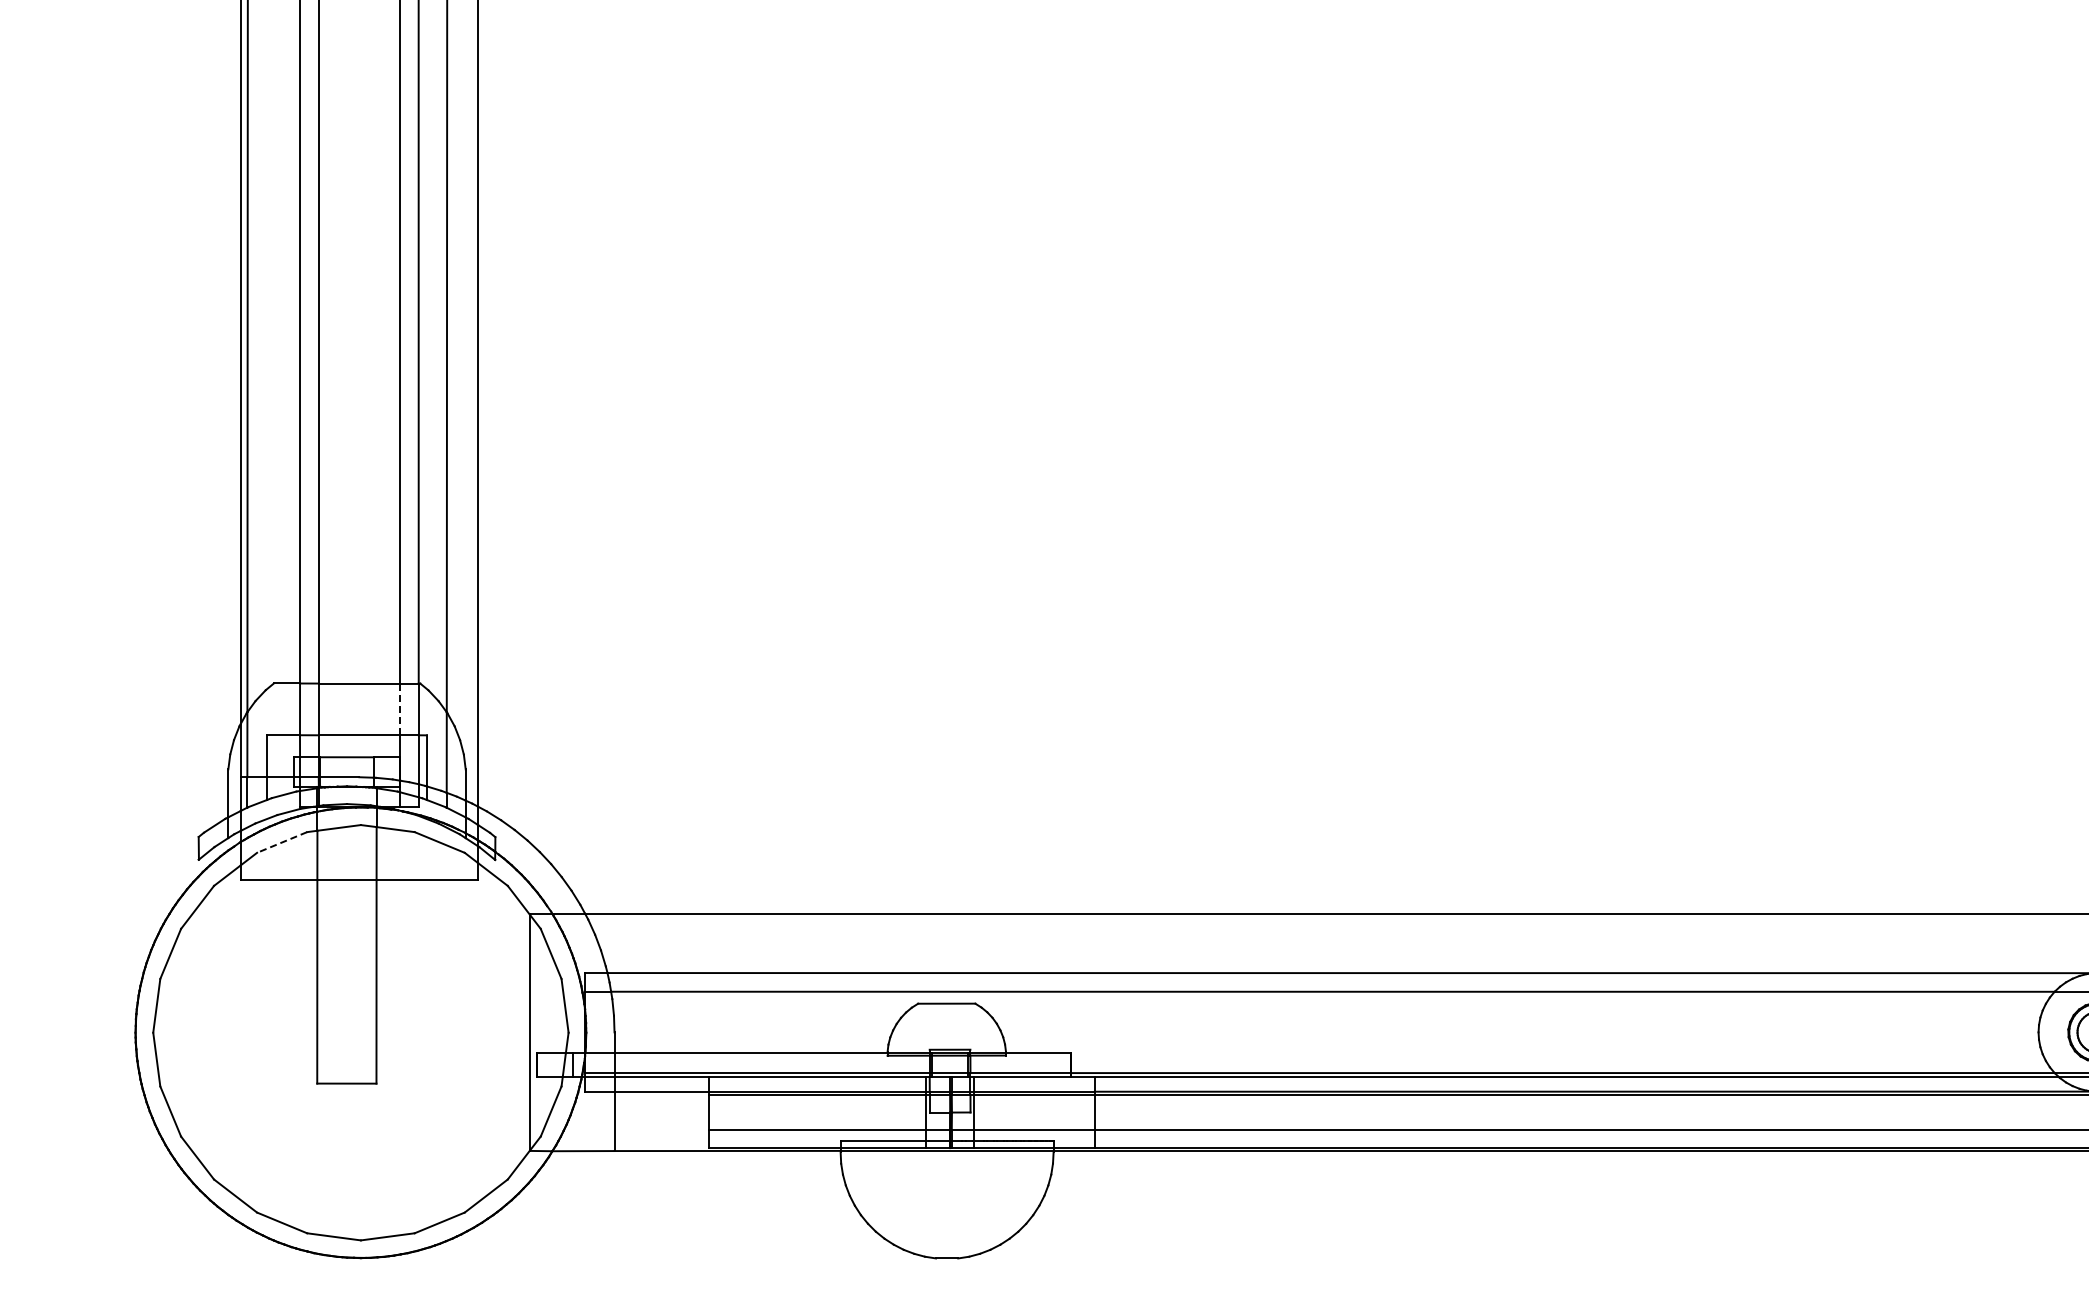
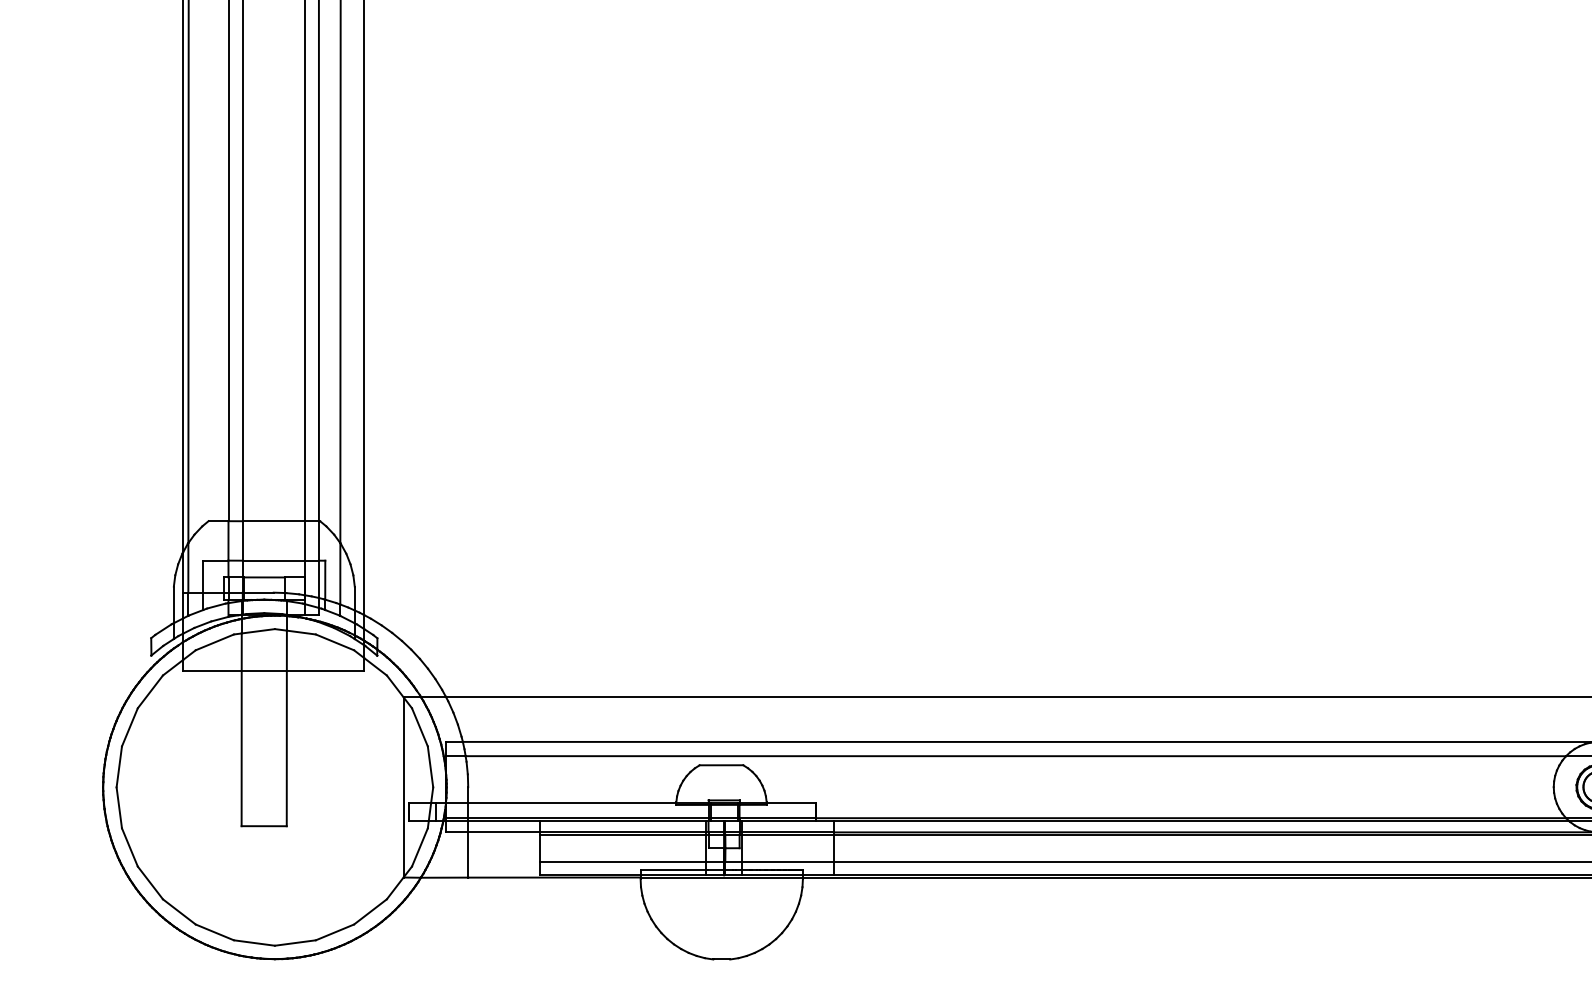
line: (400, 709) -> (305, 541), dashed -> solid
line: (281, 842) -> (214, 642), dashed -> solid

